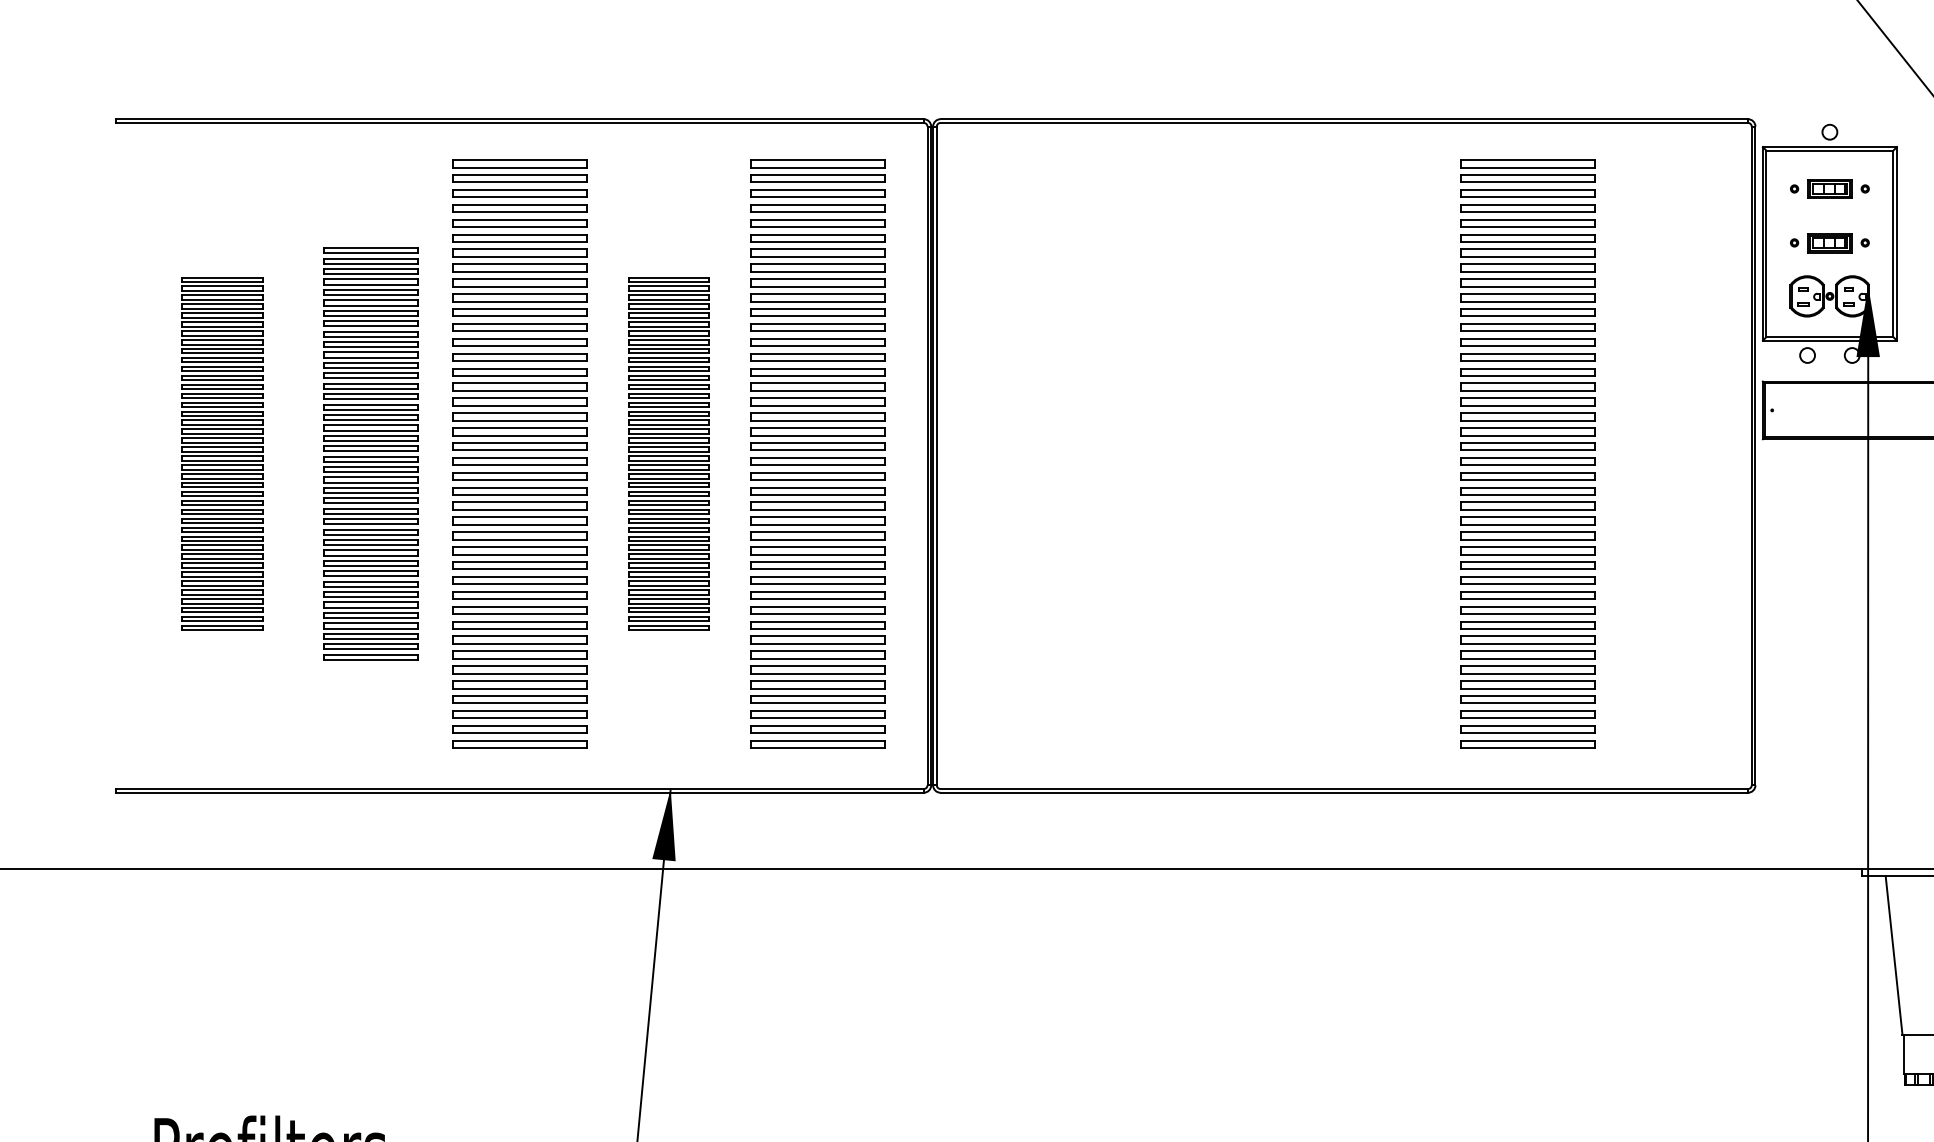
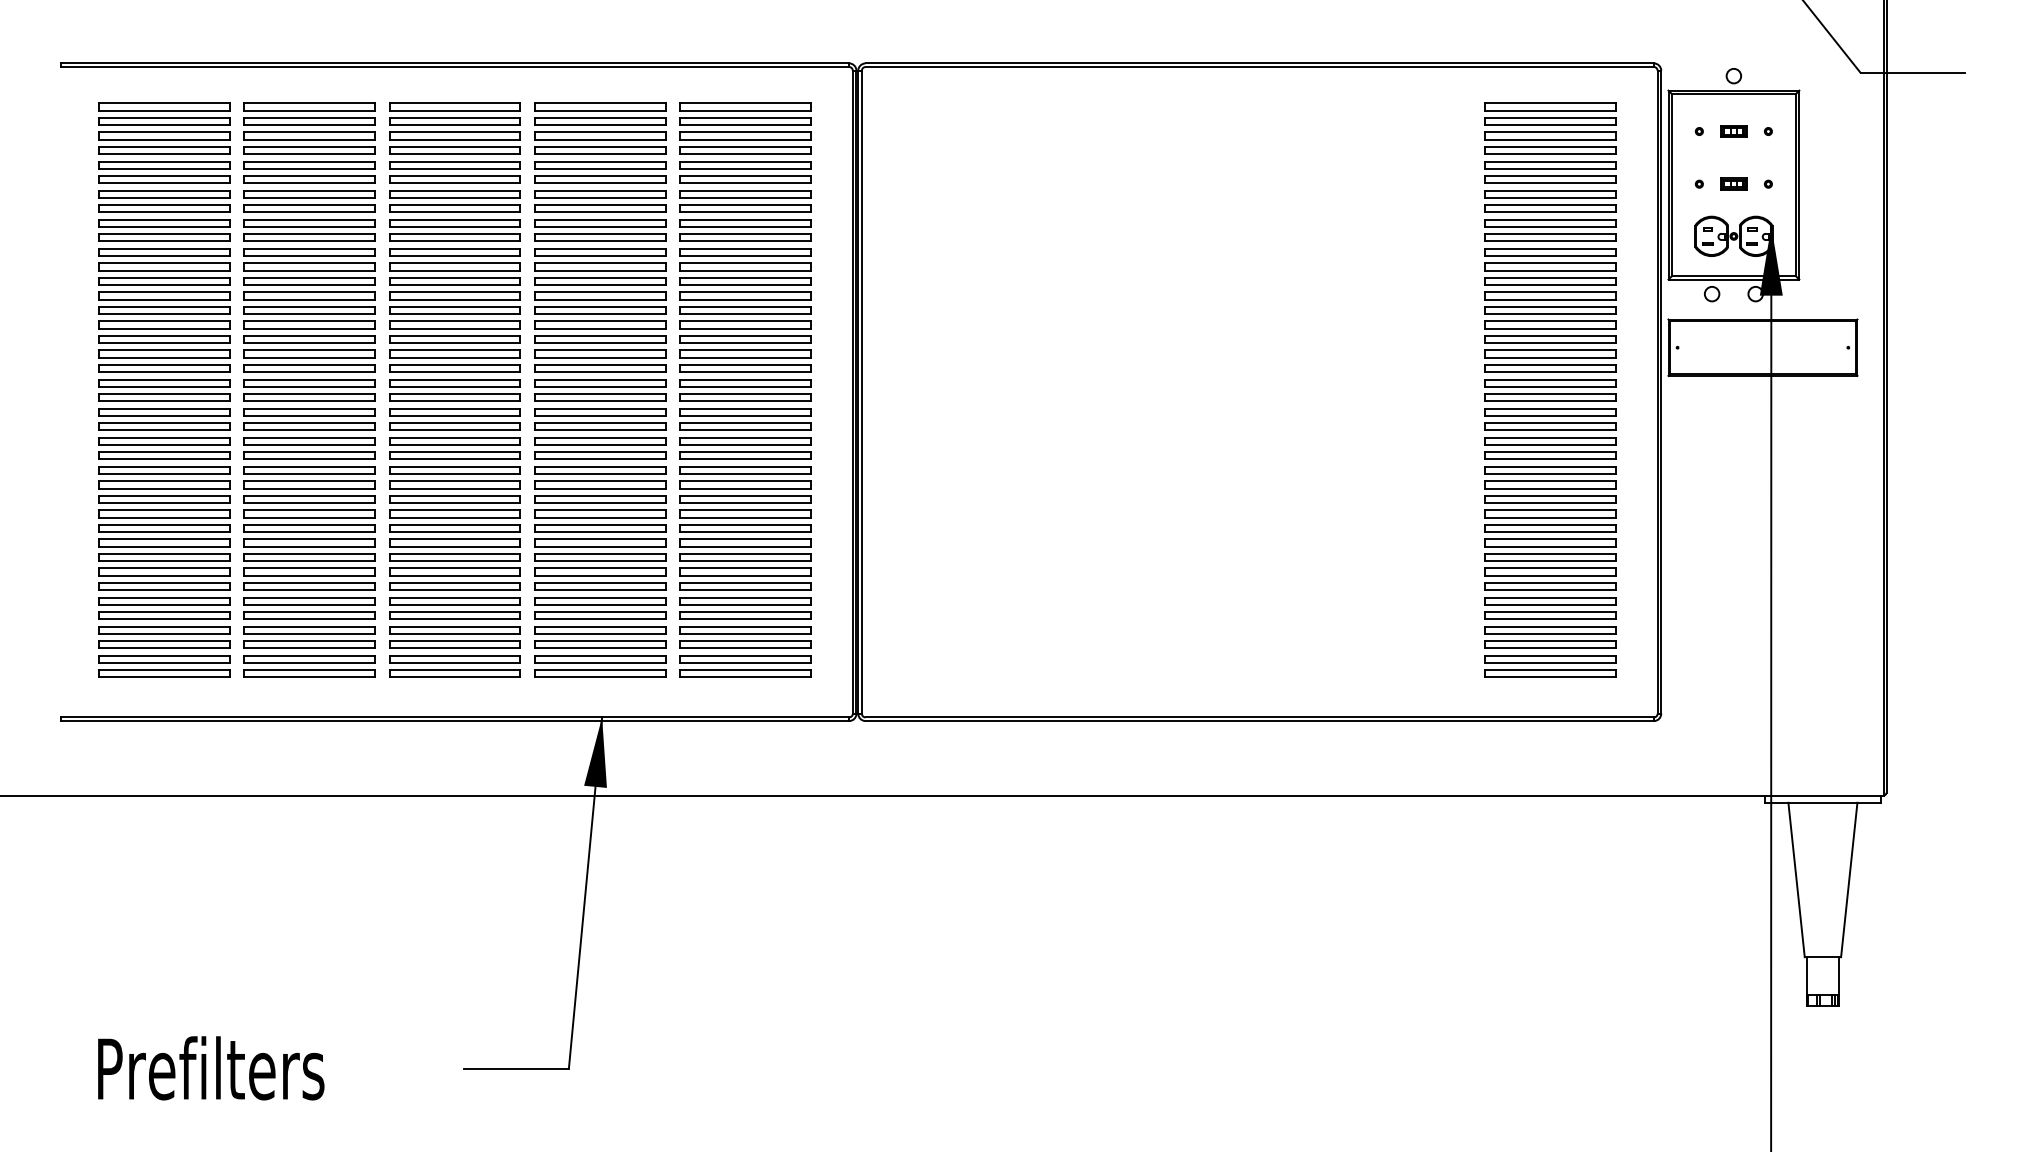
part: (1829, 188) -> (1733, 131), size x0.62
part: (1829, 242) -> (1733, 183), size x0.62
part: (222, 453) -> (164, 389), size x1.67
part: (371, 453) -> (309, 389), size x1.43
part: (669, 453) -> (600, 389), size x1.67
part: (1528, 453) -> (1550, 389), moved

